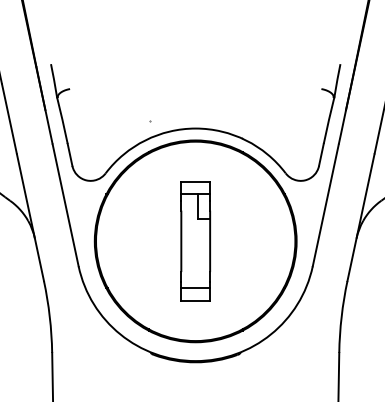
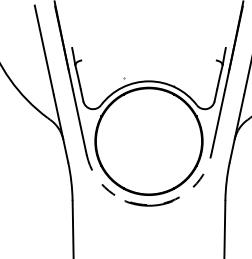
part: (194, 241) -> (148, 141), removed
arc: (194, 361) -> (148, 205), solid -> dashed

